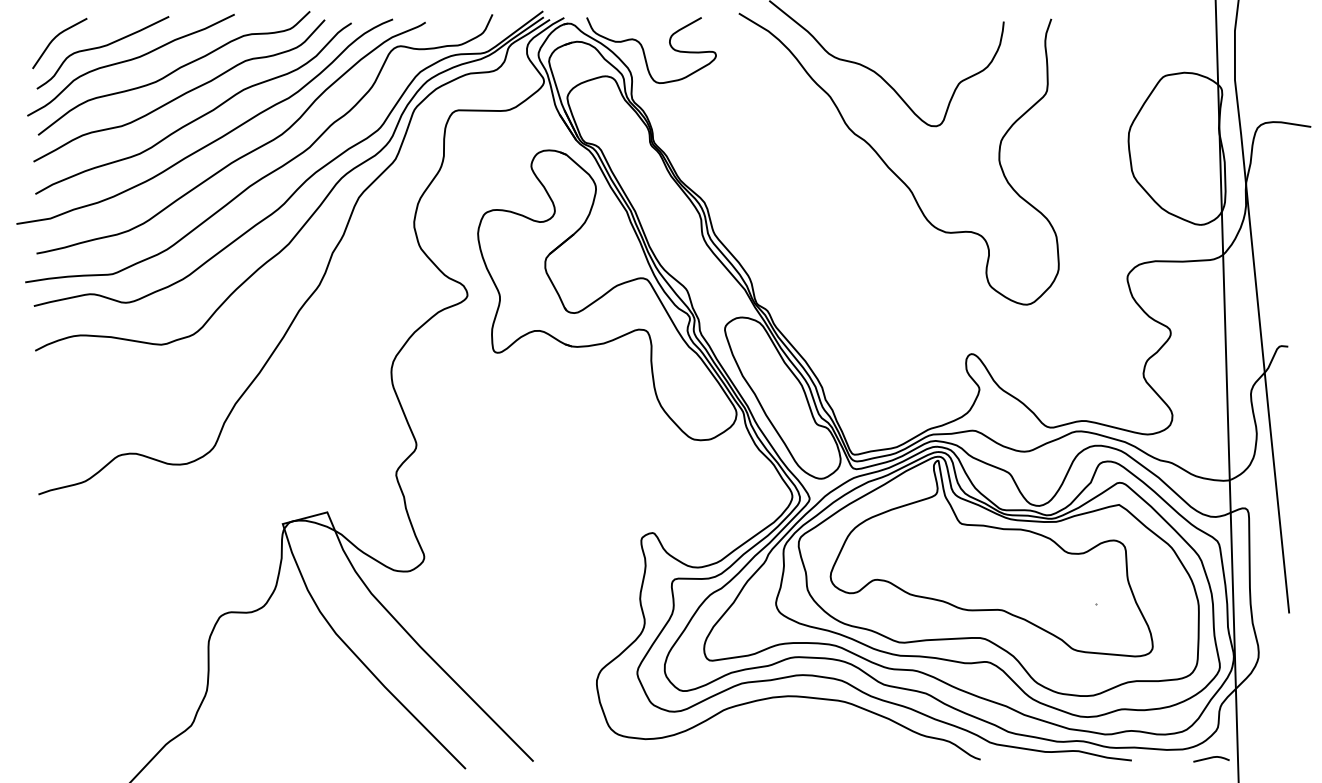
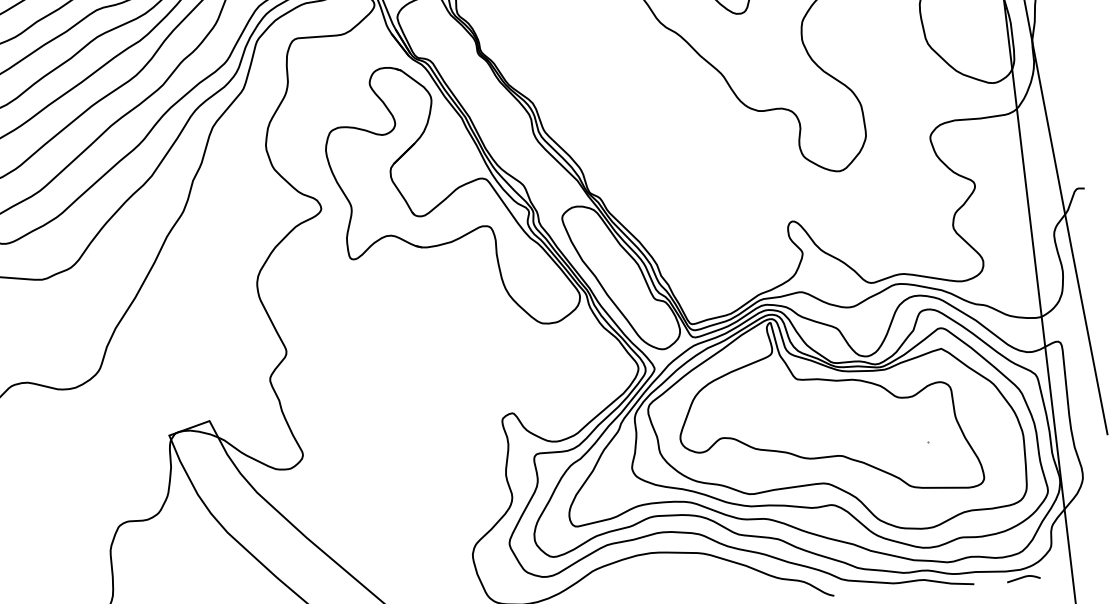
curve: (1211, 758) -> (1023, 577), moved

